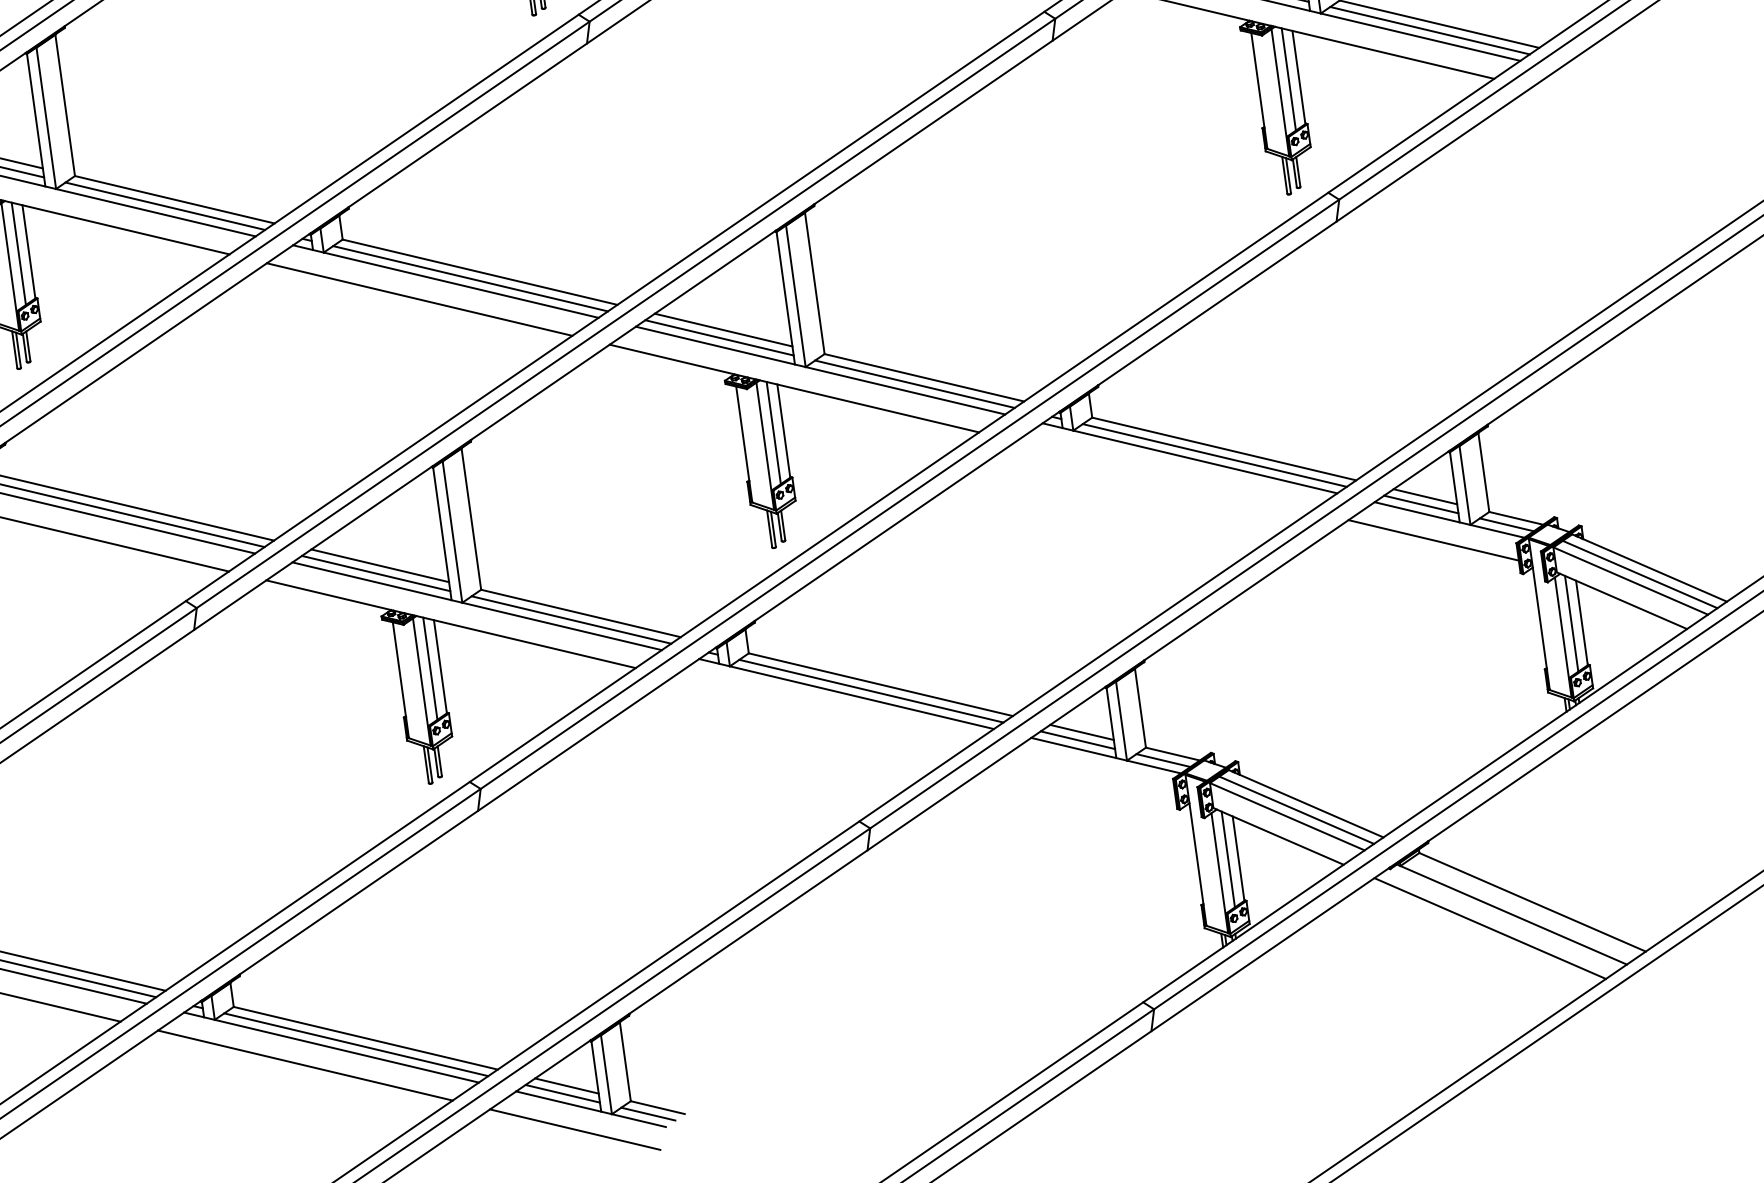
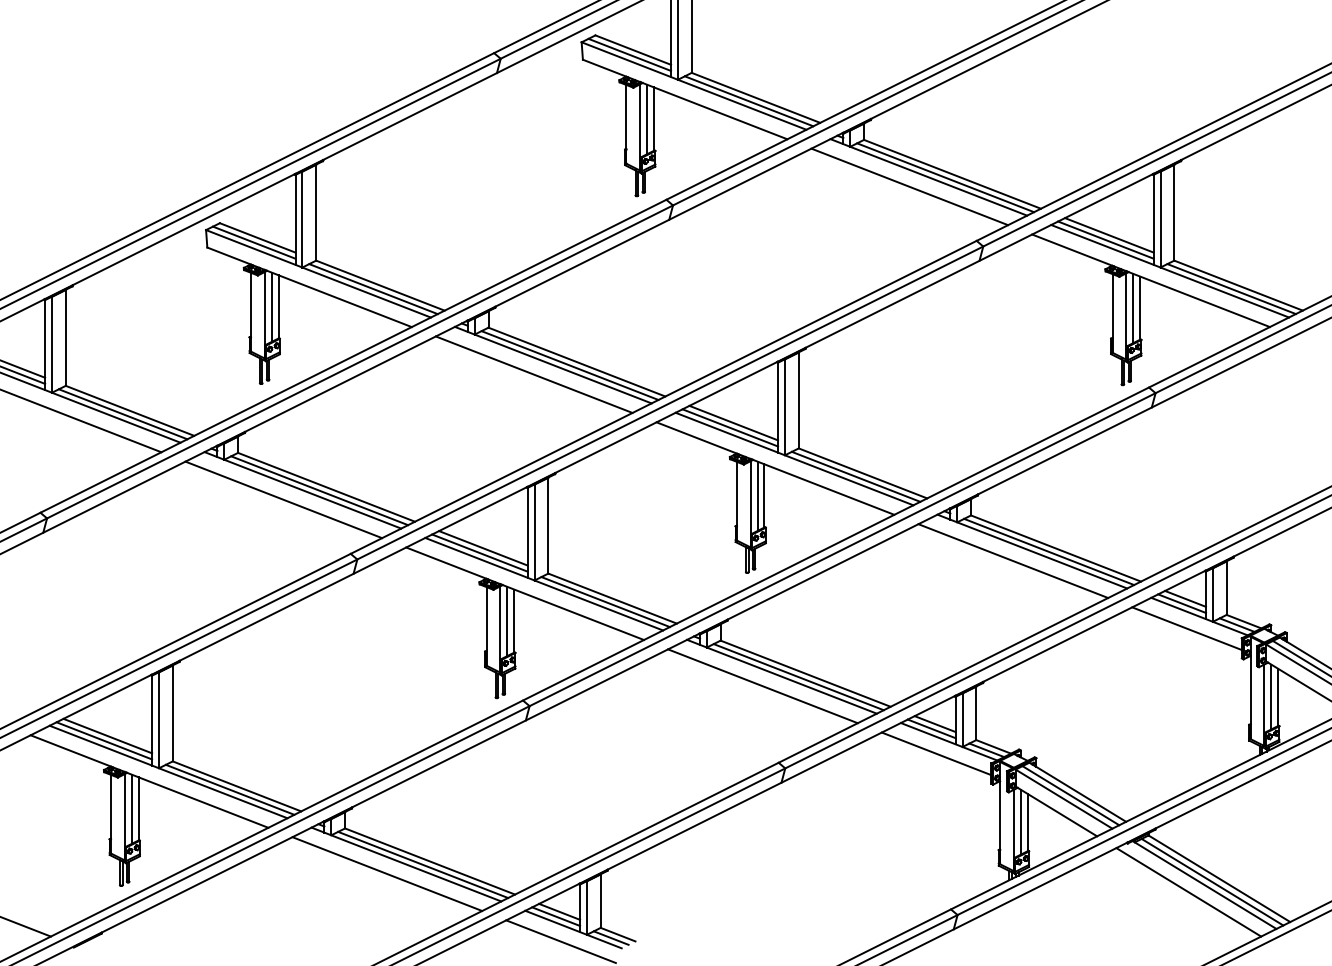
line: (1164, 476) -> (1013, 561), added
line: (819, 712) -> (762, 686), added
line: (1090, 775) -> (936, 753), added
line: (1522, 907) -> (1212, 881), added

